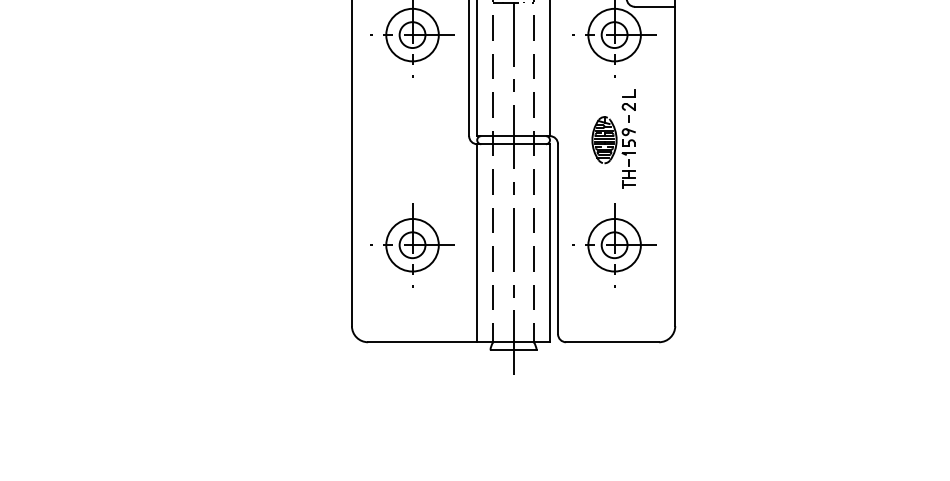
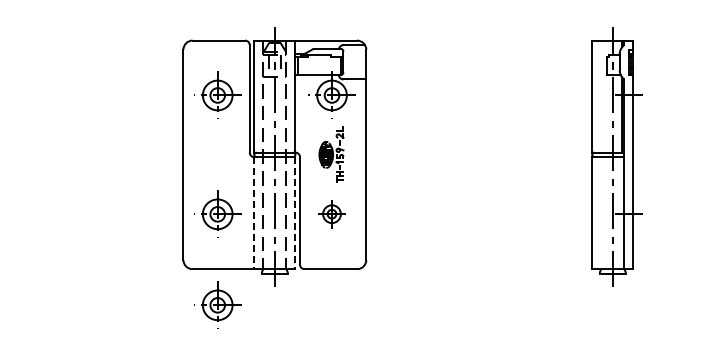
line: (477, 243) -> (254, 213), solid -> dashed
line: (550, 243) -> (295, 213), solid -> dashed
part: (613, 243) -> (331, 213), size x0.6
part: (412, 404) -> (217, 304), added

